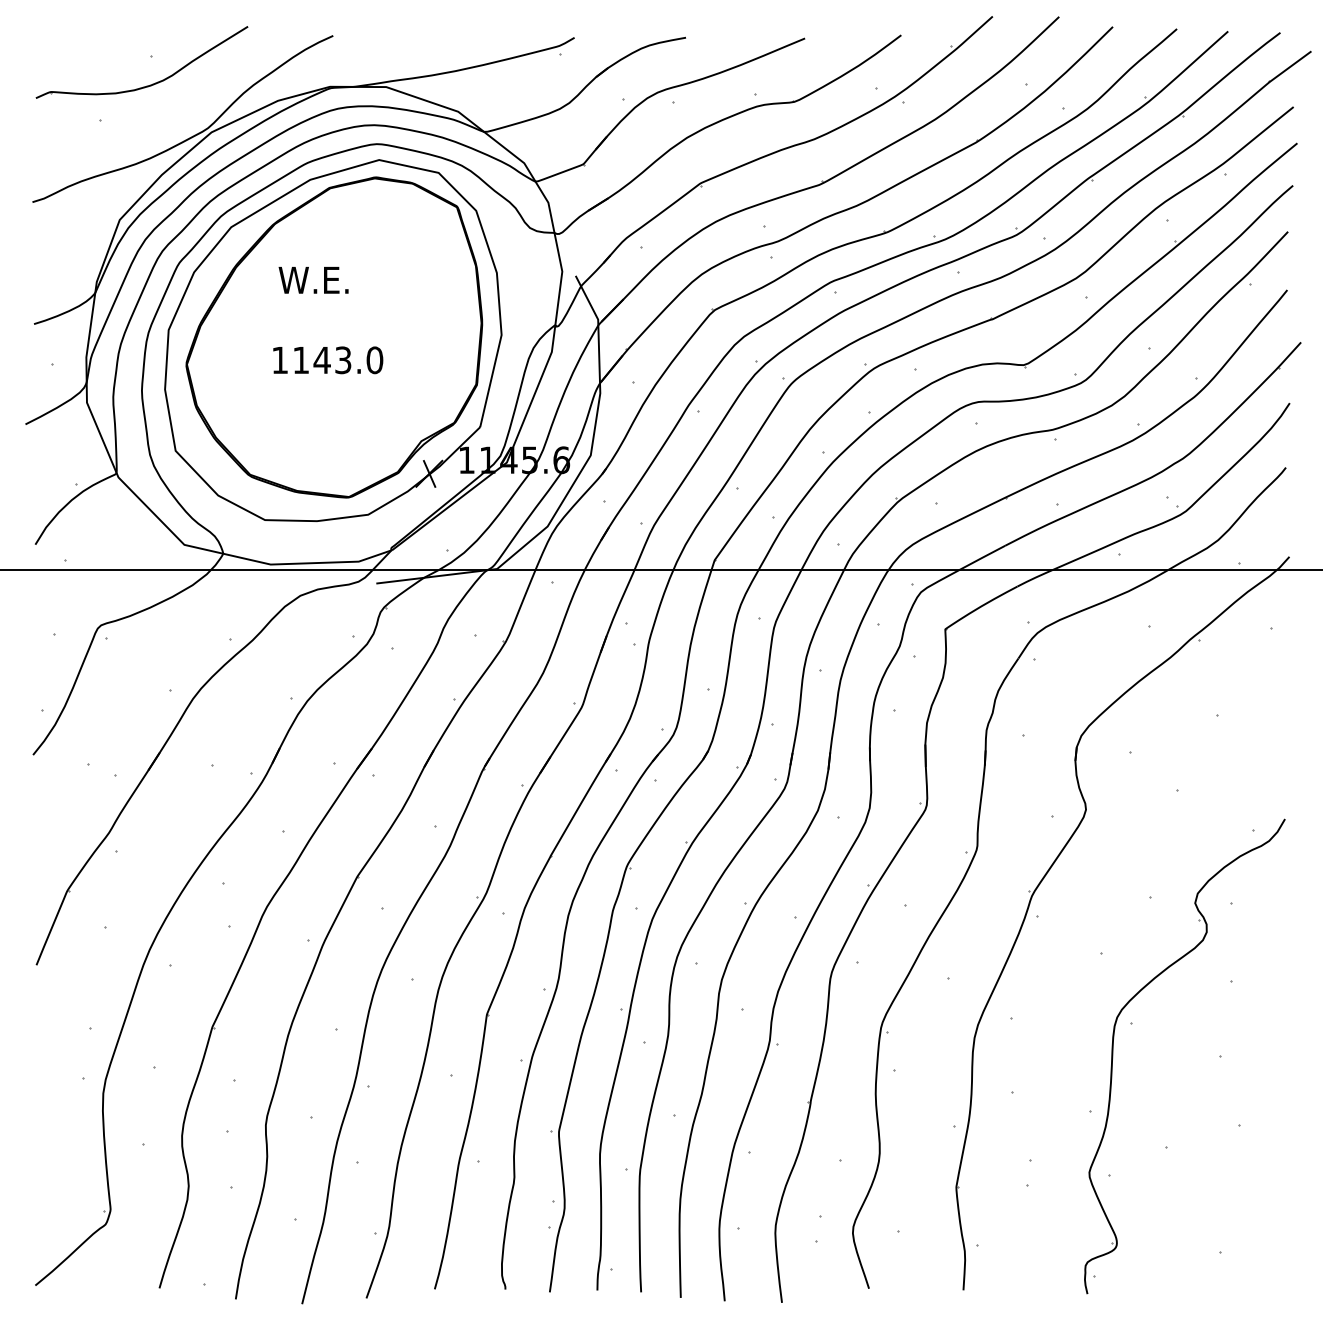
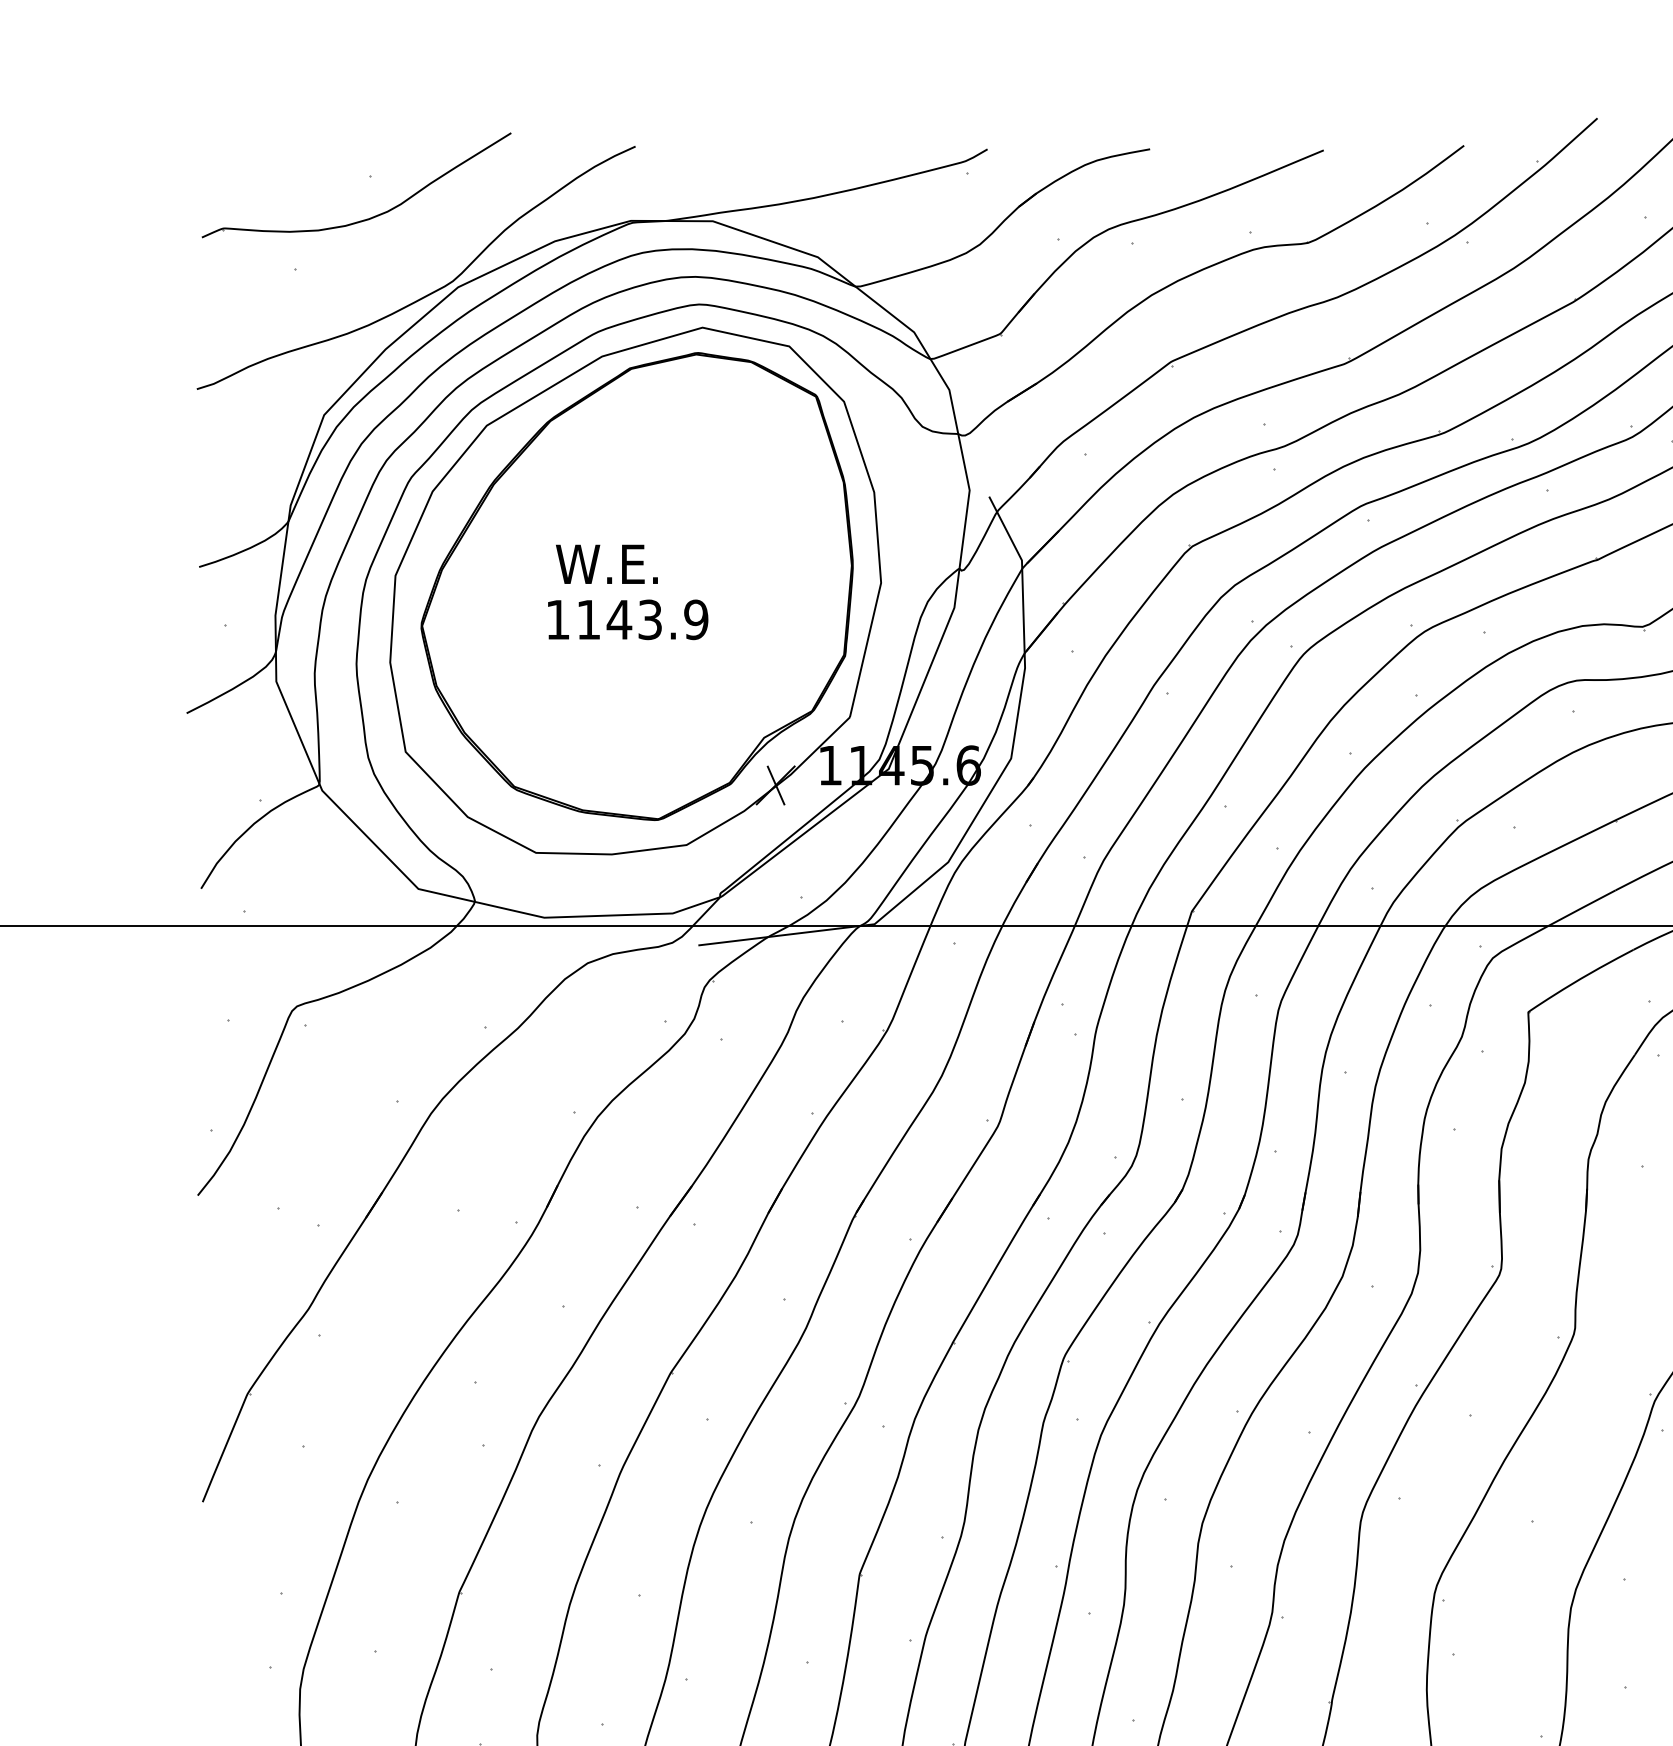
text: (313, 280) -> (606, 564), moved
text: (374, 360) -> (695, 620), 1143.0 -> 1143.9

